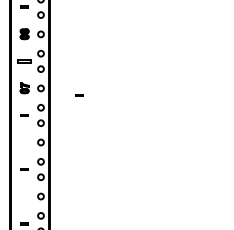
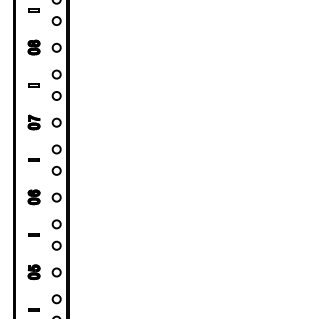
part: (24, 60) -> (33, 83), size x0.62
part: (79, 95) -> (110, 132), removed
part: (24, 142) -> (33, 197), added
part: (24, 196) -> (33, 272), added

